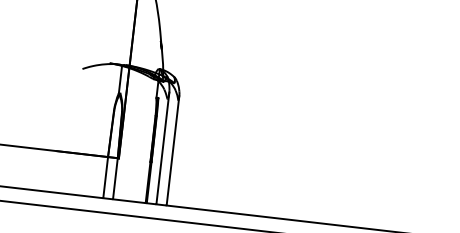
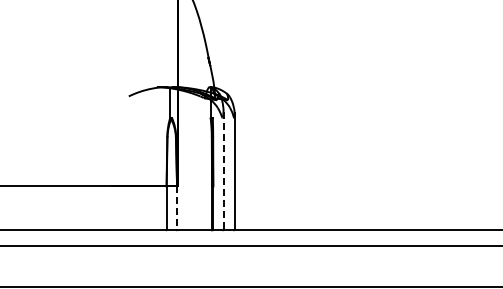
line: (162, 147) -> (223, 169), solid -> dashed
line: (115, 177) -> (177, 207), solid -> dashed

